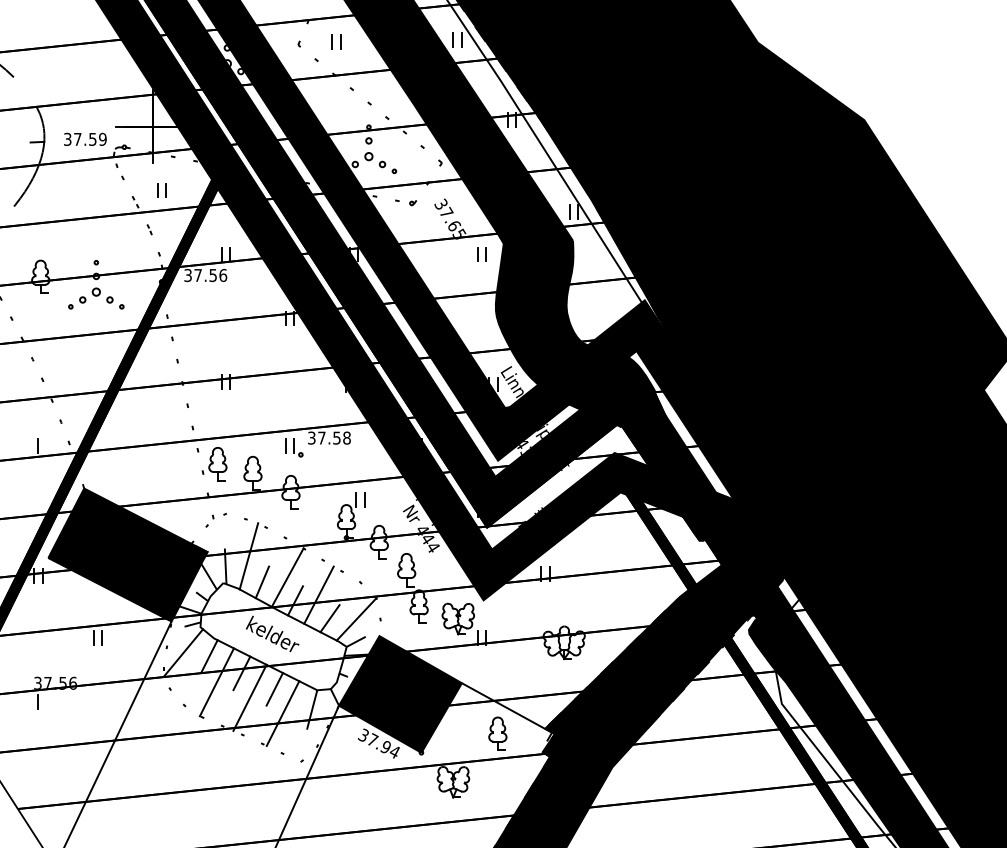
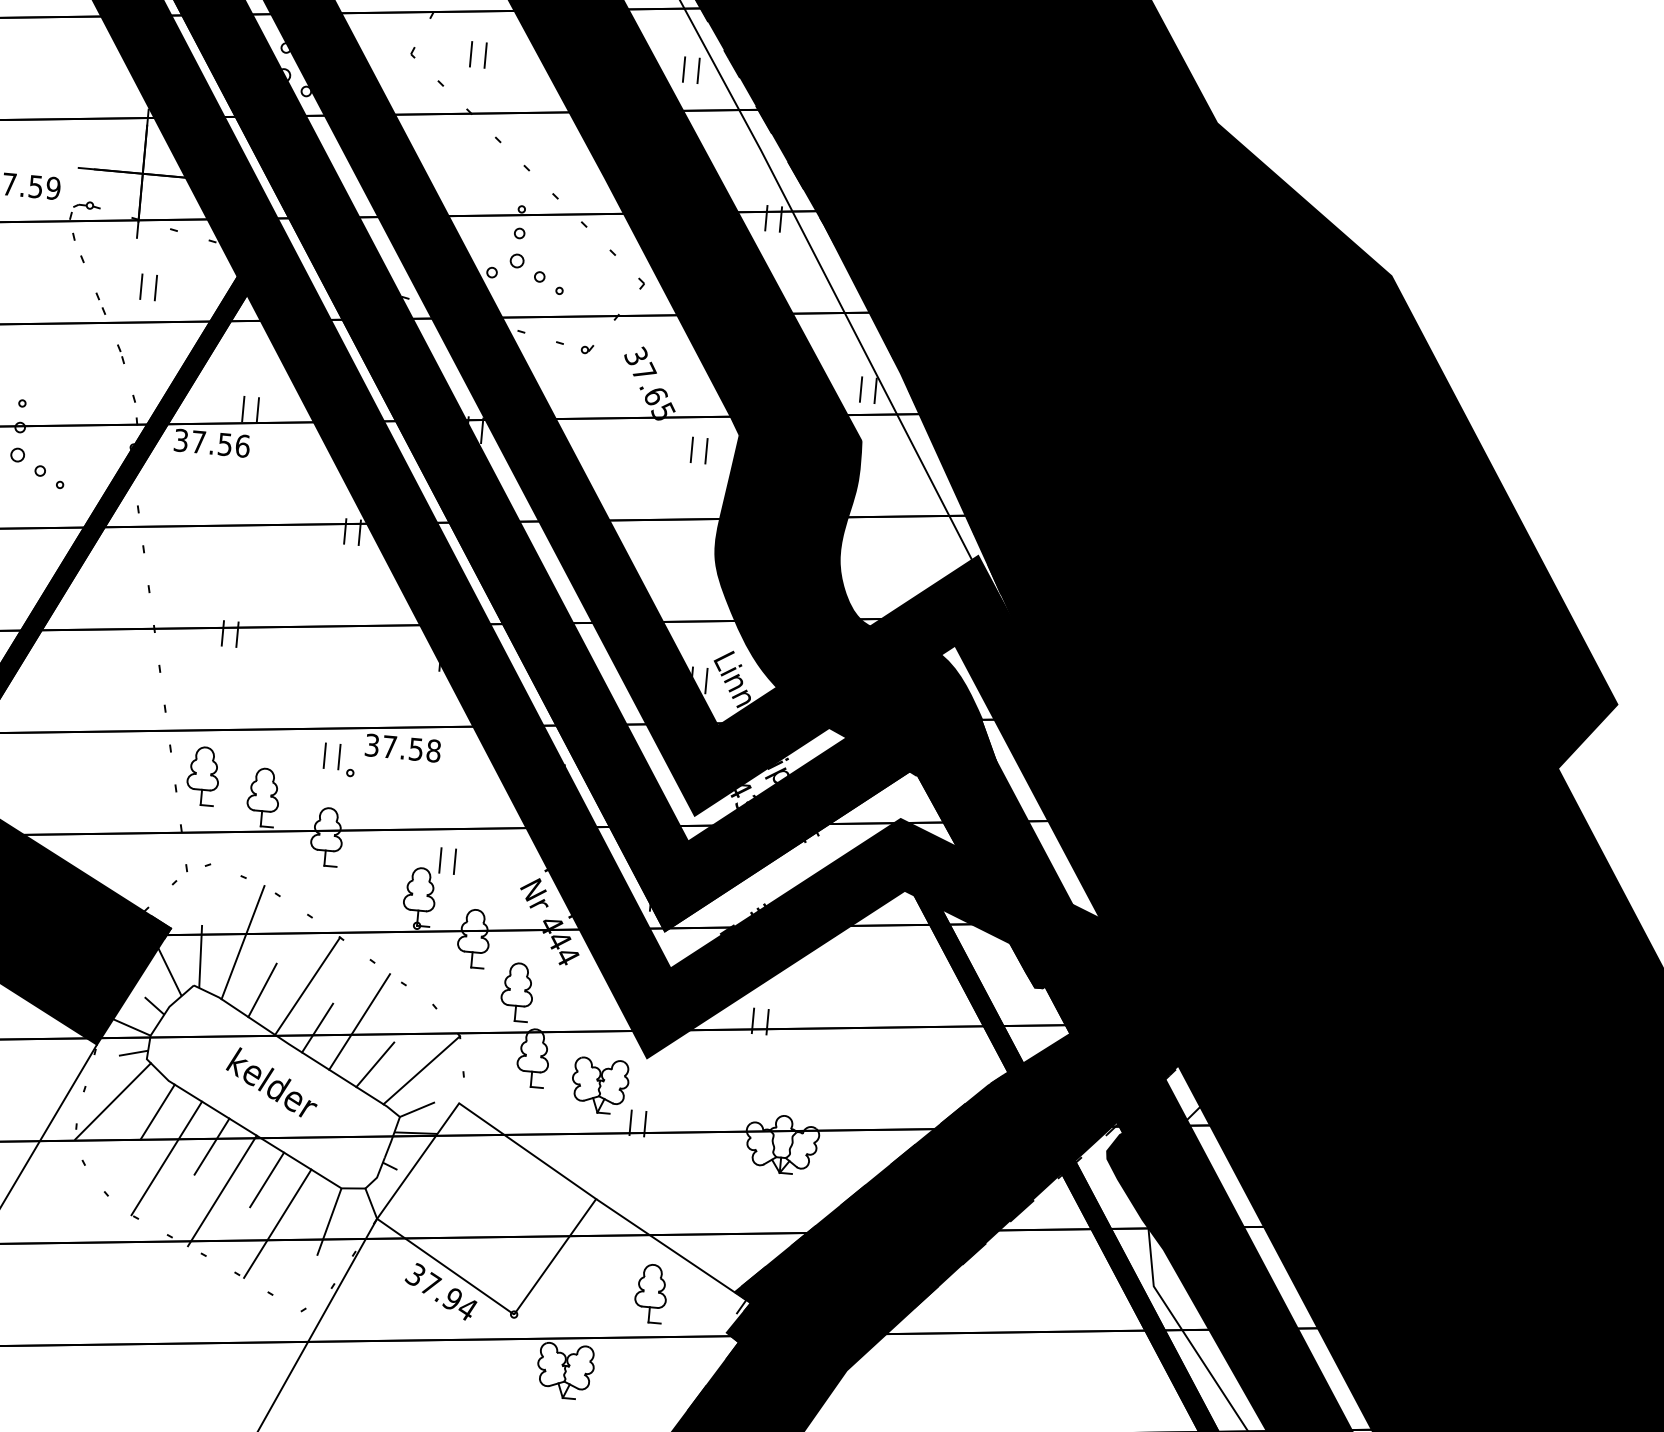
fill: (400, 694) -> (486, 1209), removed

